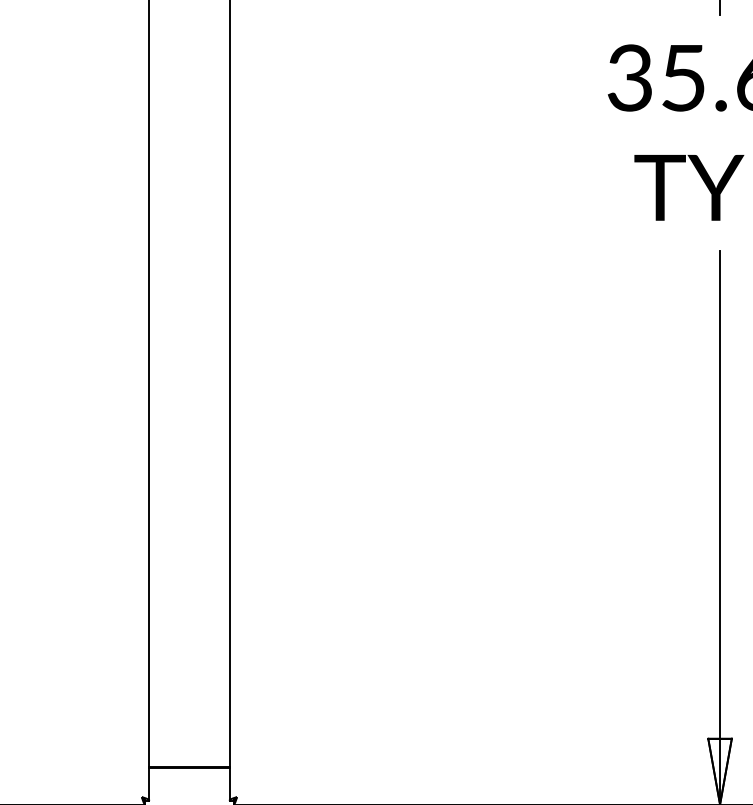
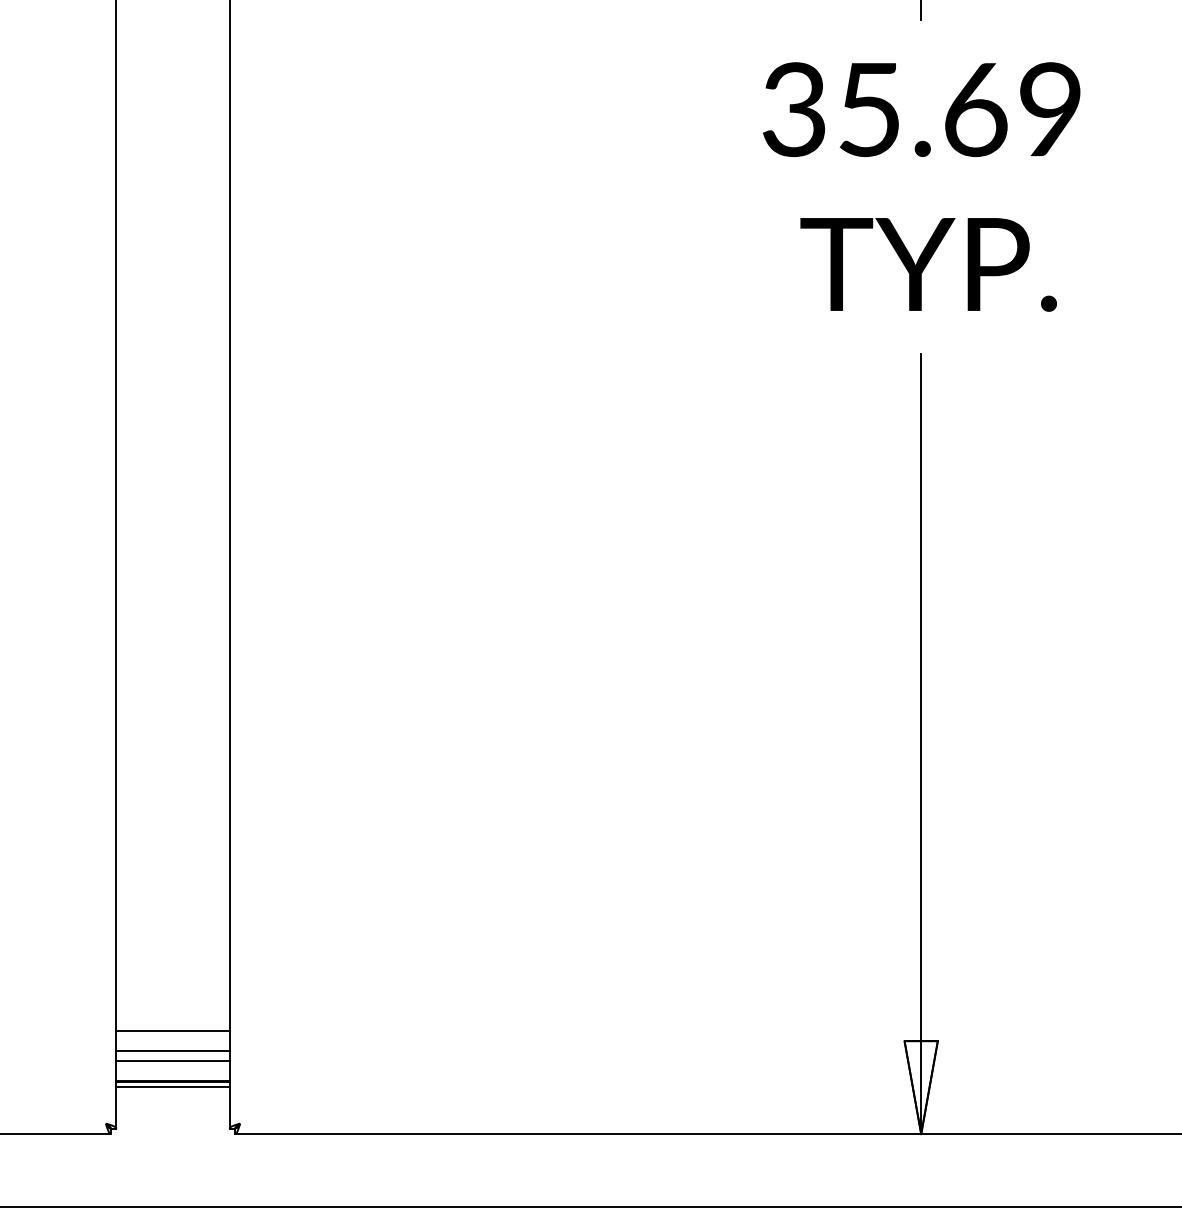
line: (189, 731) -> (172, 1031), added
line: (189, 745) -> (172, 1051), added
line: (189, 753) -> (172, 1061), added
line: (189, 771) -> (172, 1087), added

